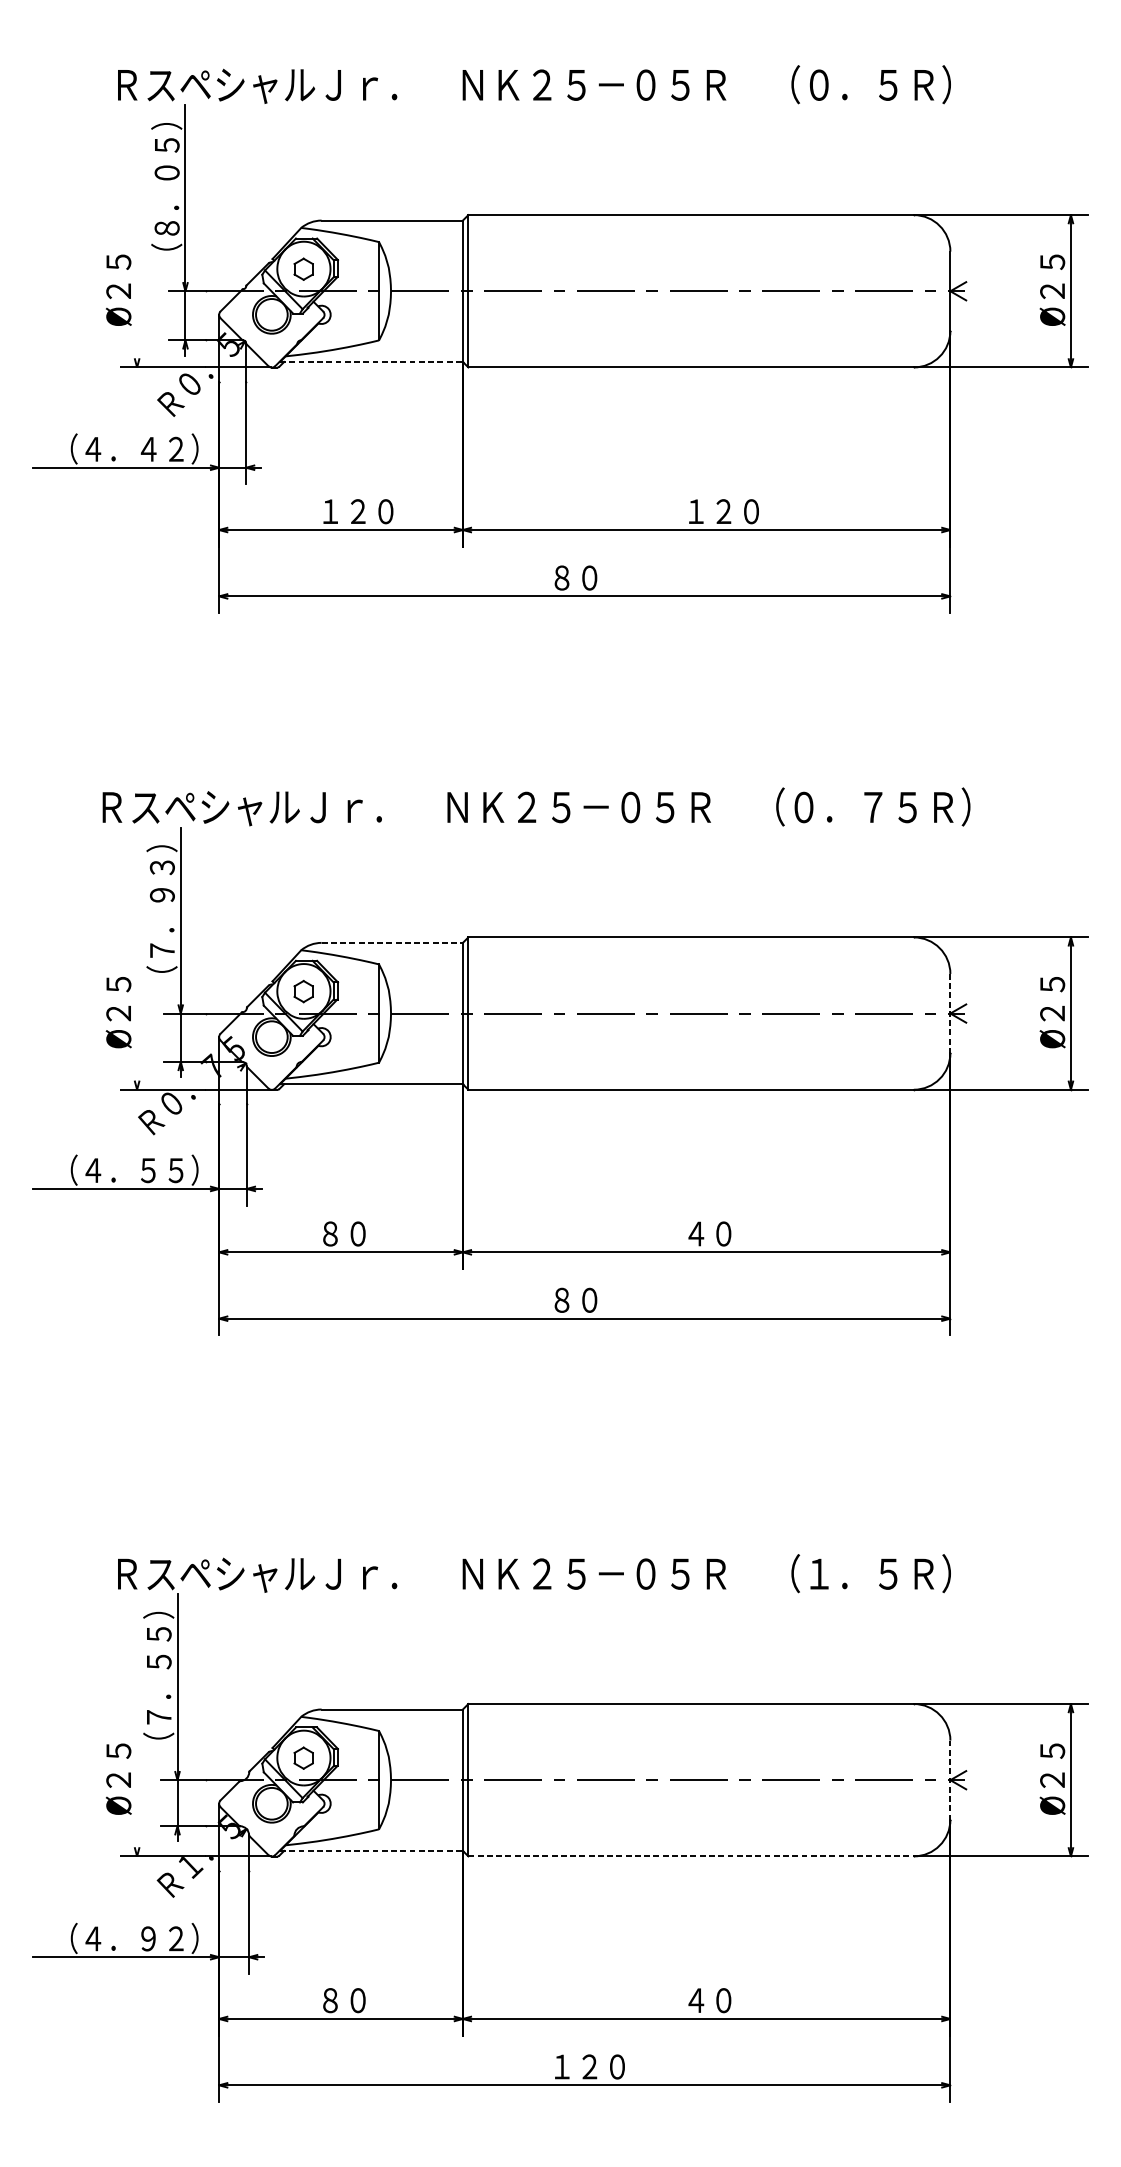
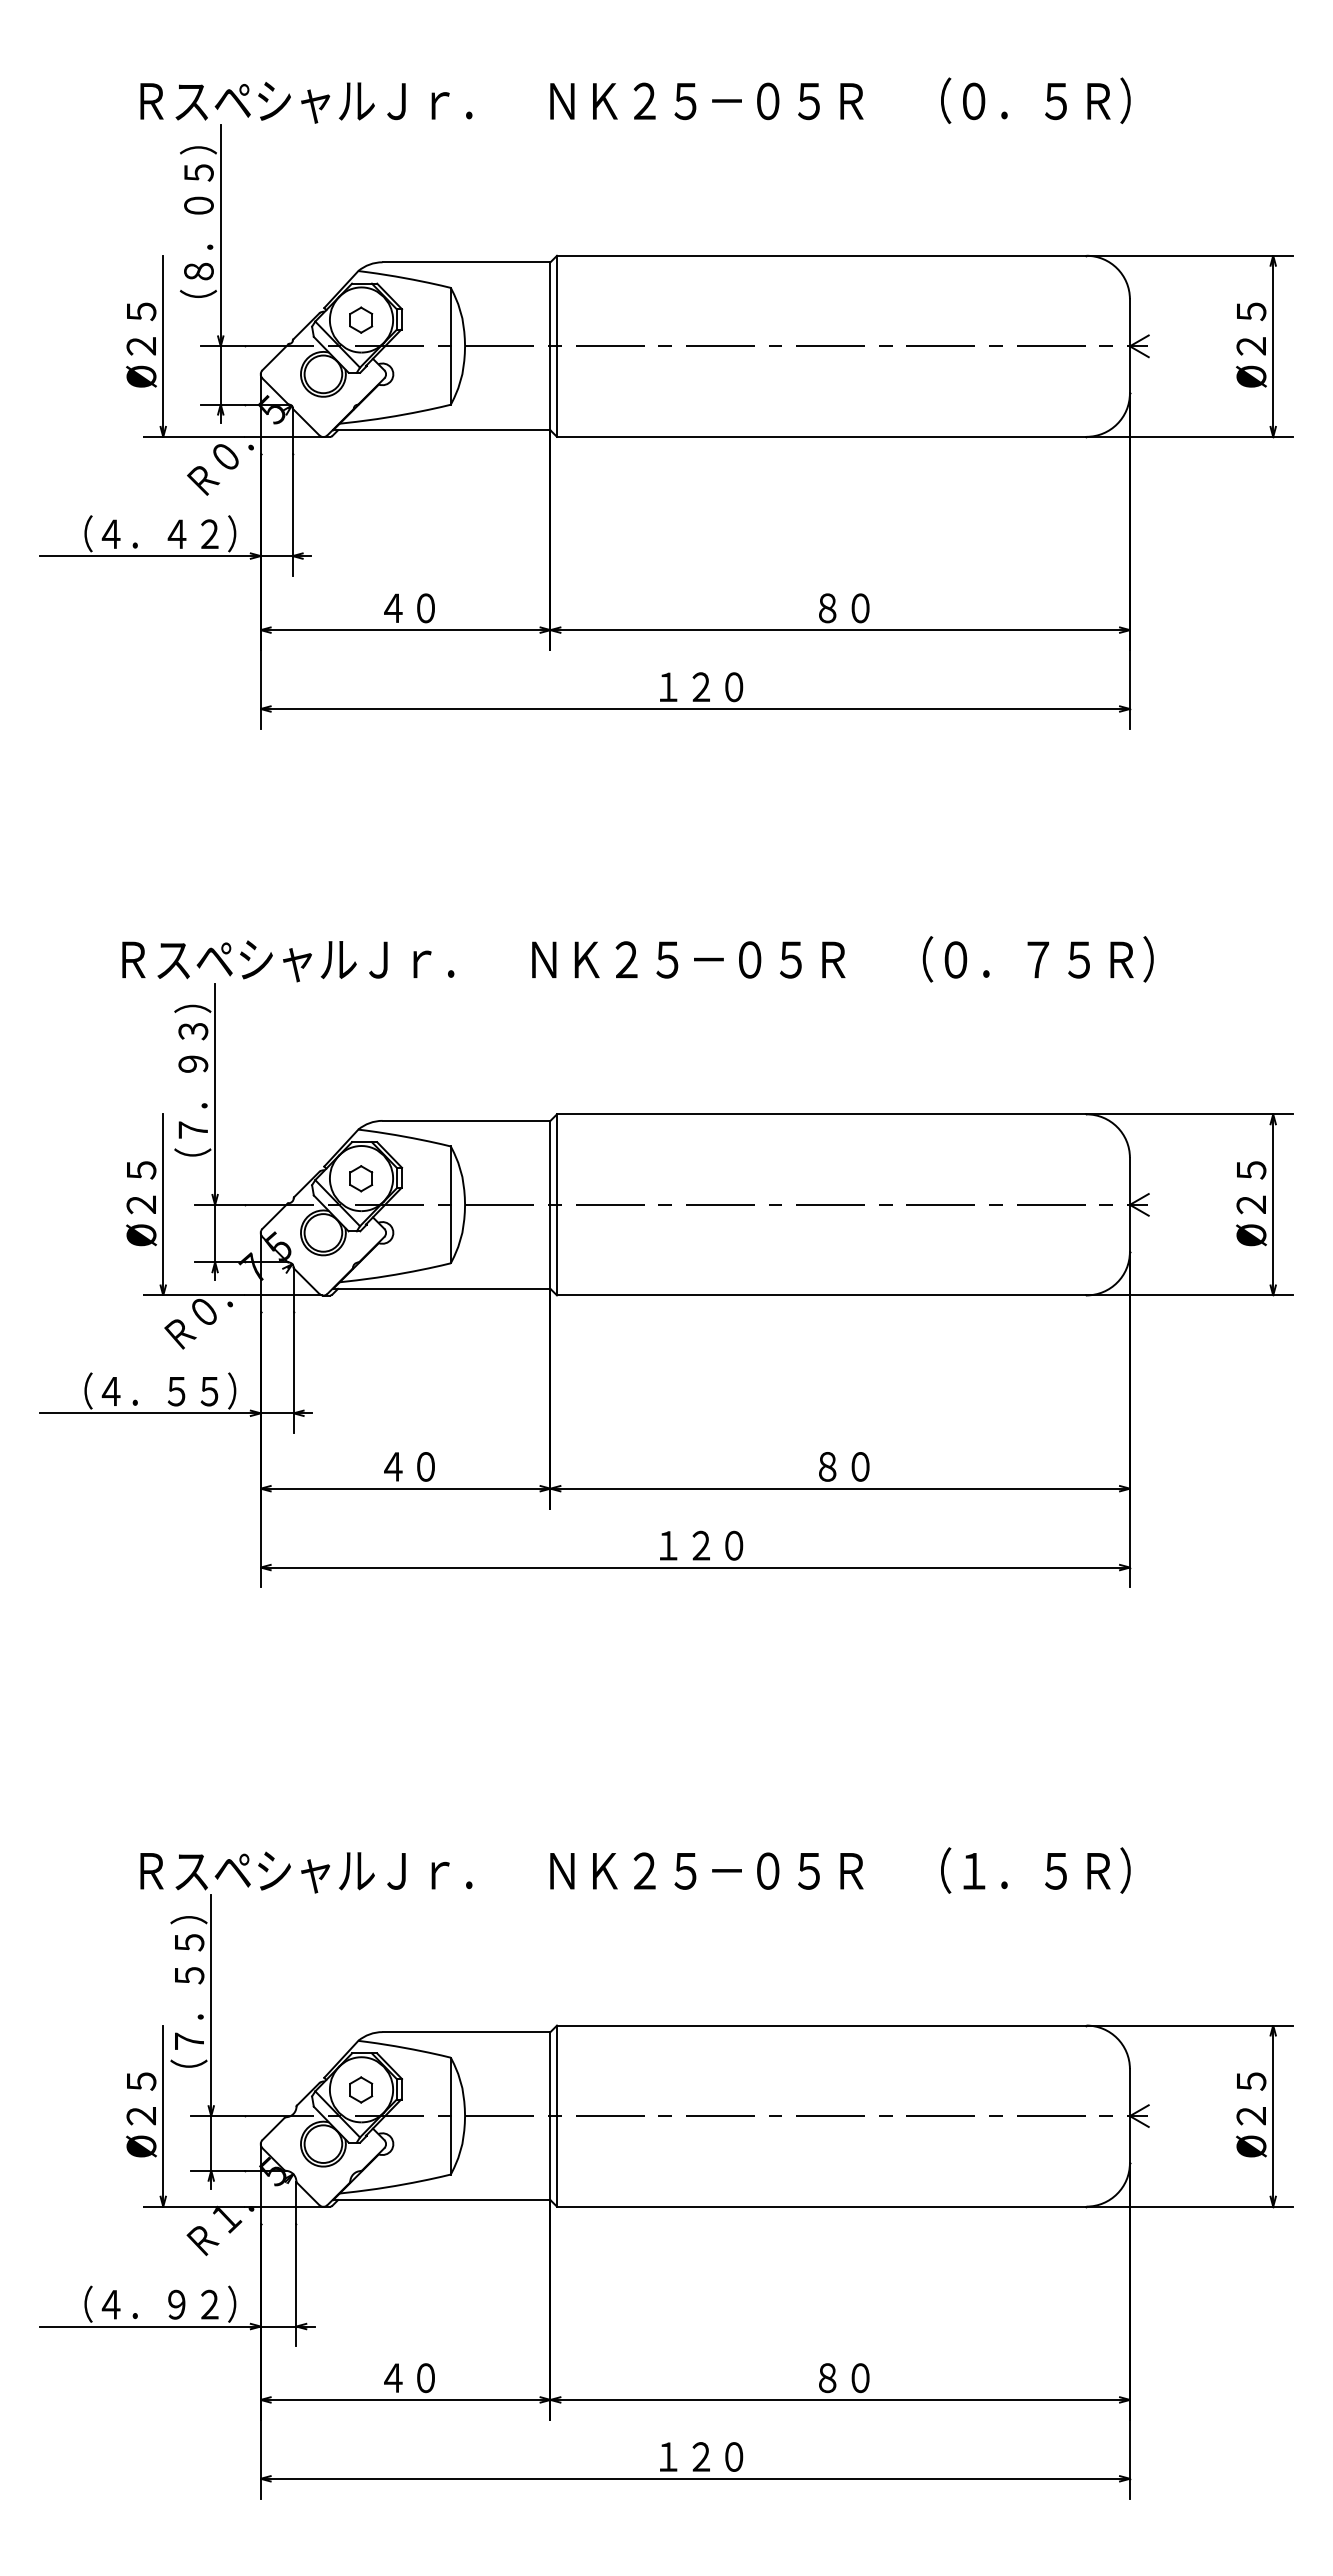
line: (137, 290) -> (163, 345), added
line: (371, 362) -> (441, 430), dashed -> solid
text: (357, 511) -> (425, 608), １２０ -> ４０
text: (723, 511) -> (860, 608), １２０ -> ８０
text: (589, 578) -> (701, 687), ８０ -> １２０
line: (392, 942) -> (466, 1120), dashed -> solid
line: (137, 1013) -> (163, 1204), added
line: (950, 1014) -> (1129, 1205), dashed -> solid
text: (330, 1233) -> (393, 1466), ８０ -> ４０
text: (695, 1233) -> (827, 1466), ４０ -> ８０
text: (589, 1300) -> (701, 1545), ８０ -> １２０
line: (137, 1779) -> (163, 2115), added
line: (950, 1780) -> (1129, 2116), dashed -> solid
line: (371, 1851) -> (441, 2200), dashed -> solid
line: (690, 1856) -> (821, 2206), dashed -> solid
text: (330, 2000) -> (393, 2378), ８０ -> ４０
text: (695, 2000) -> (827, 2378), ４０ -> ８０

